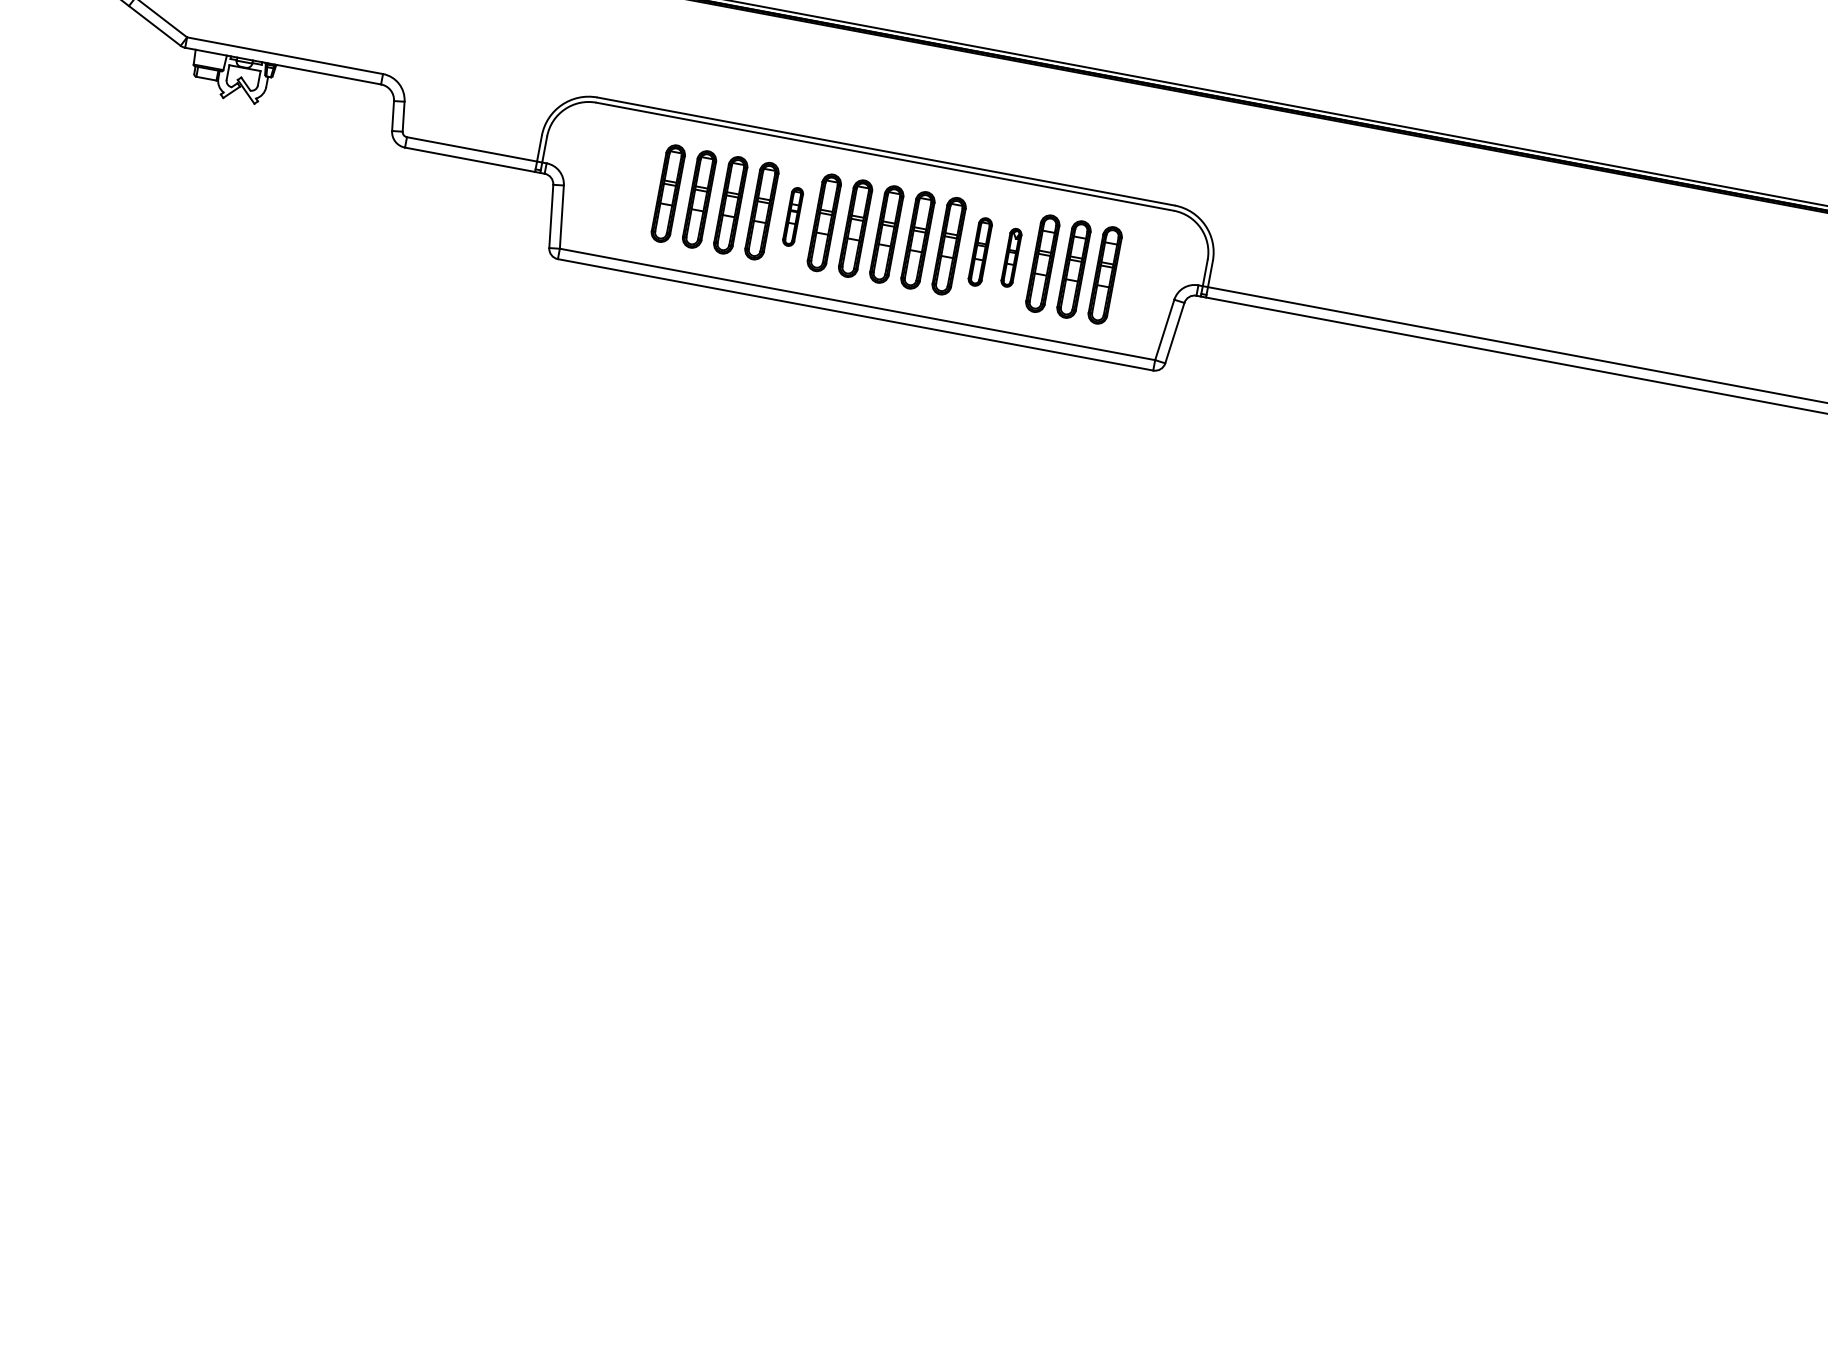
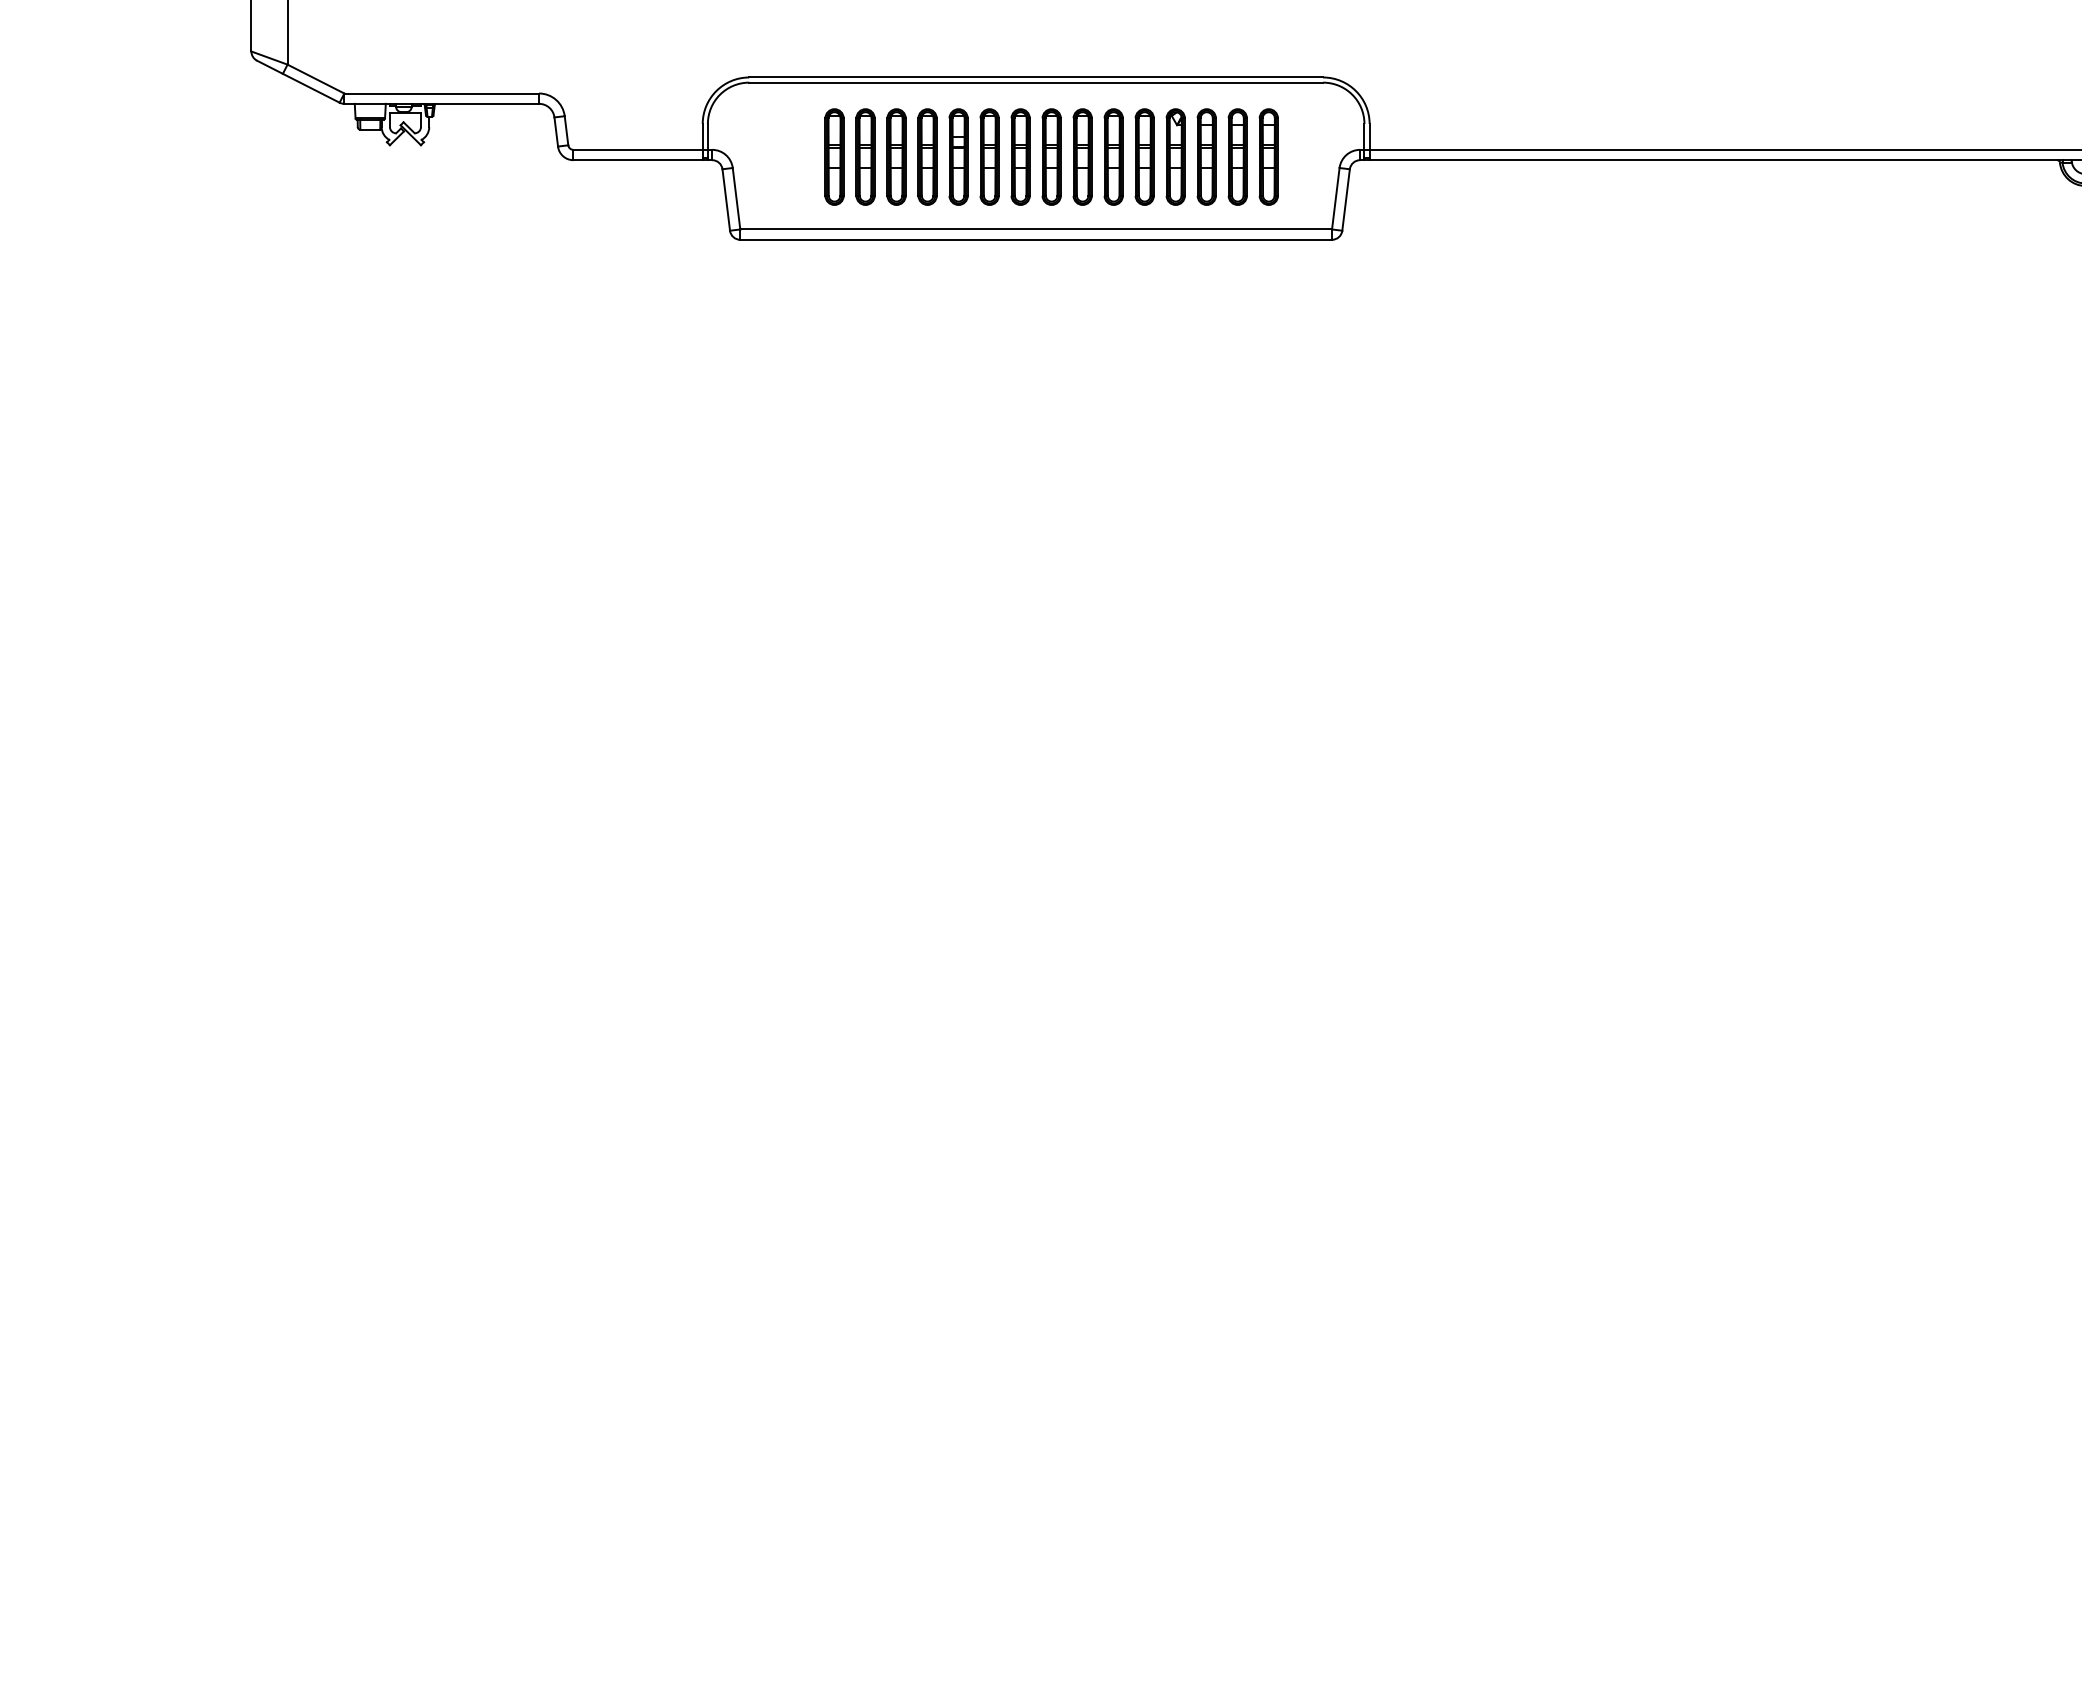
part: (793, 216) -> (958, 156), size x1.67
part: (980, 251) -> (1144, 156), size x1.43
part: (1011, 257) -> (1175, 156), size x1.67

